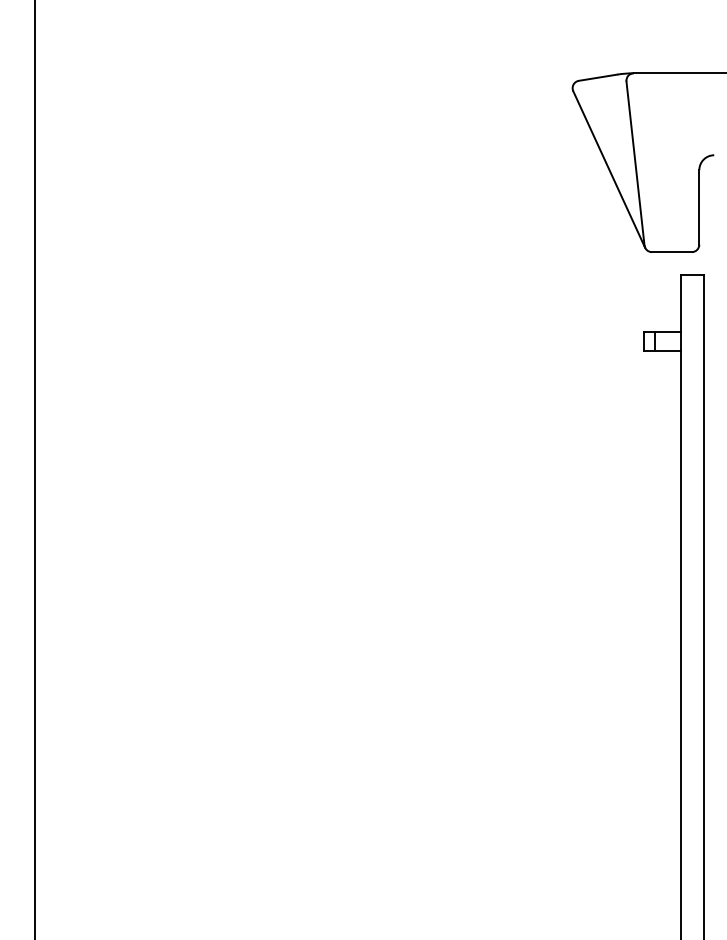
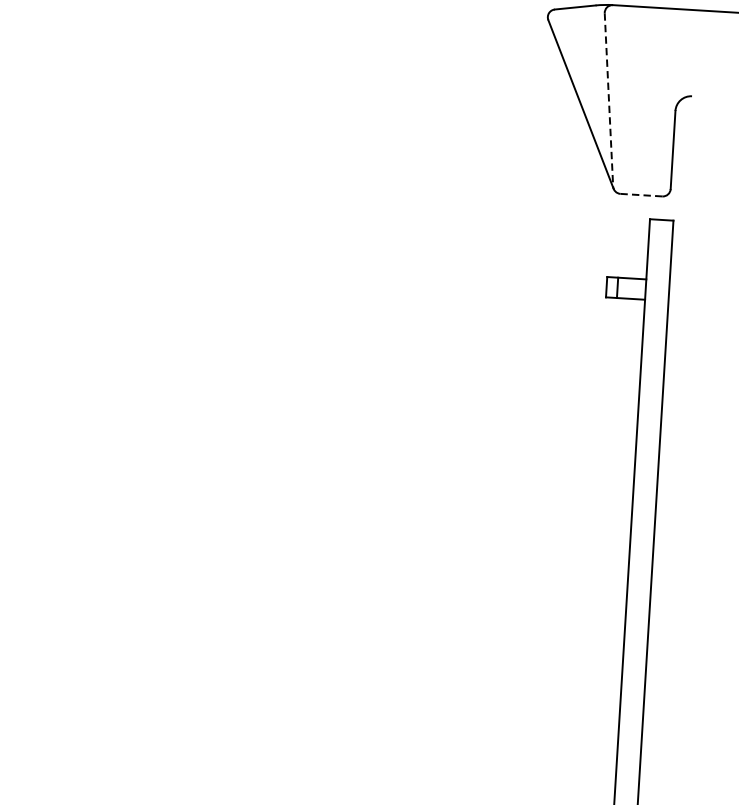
line: (635, 164) -> (608, 100), solid -> dashed
line: (671, 252) -> (641, 195), solid -> dashed

